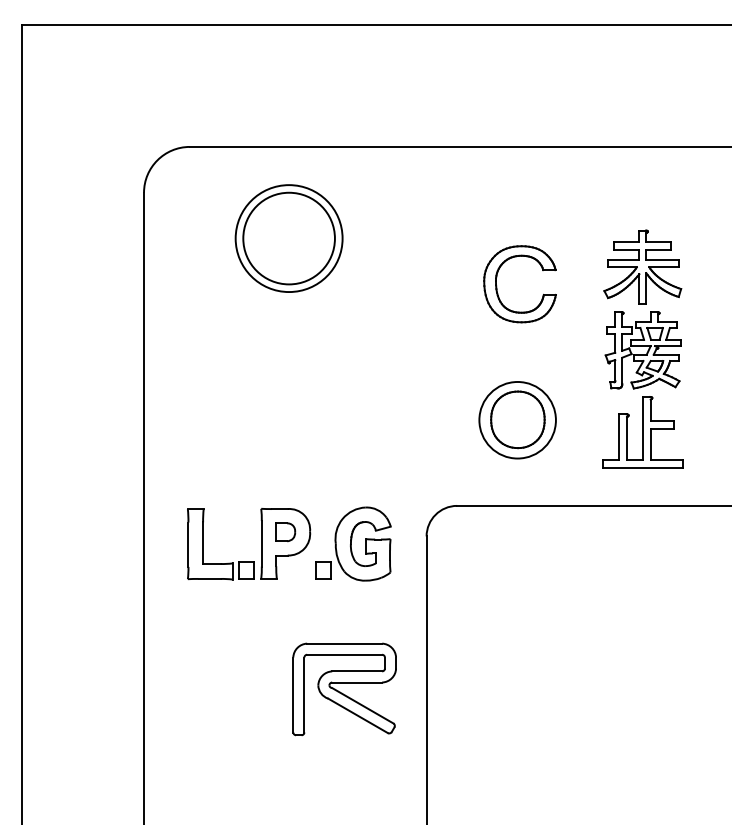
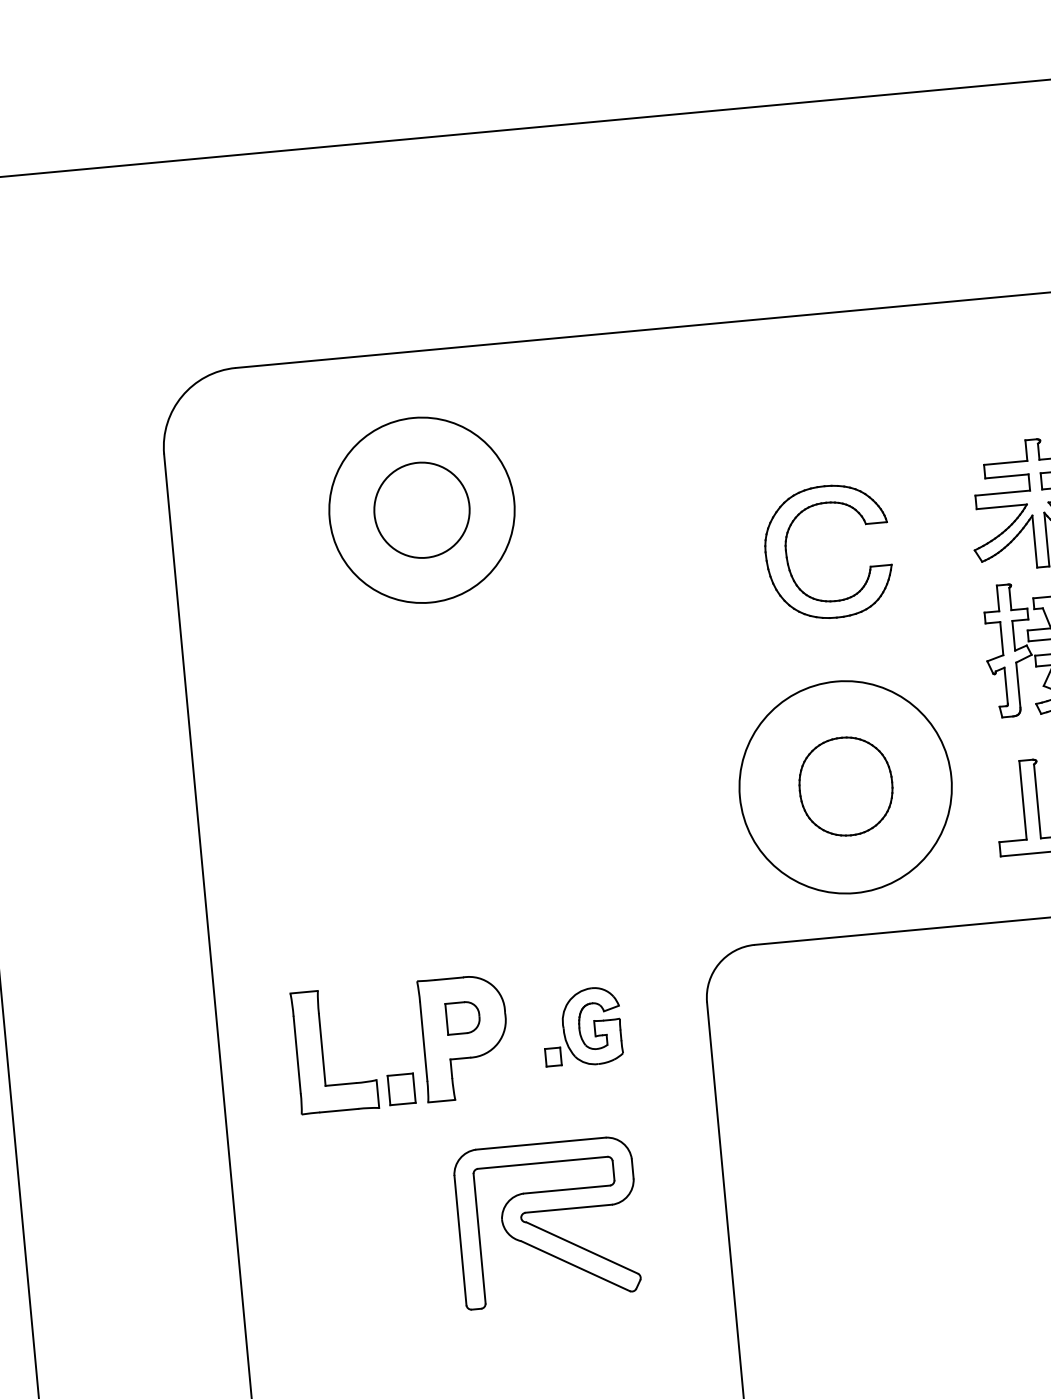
circle: (288, 238) -> (420, 510), size x0.6
circle: (517, 419) -> (845, 786), size x1.6
part: (353, 543) -> (581, 1026), size x0.6
part: (344, 689) -> (547, 1222), moved

